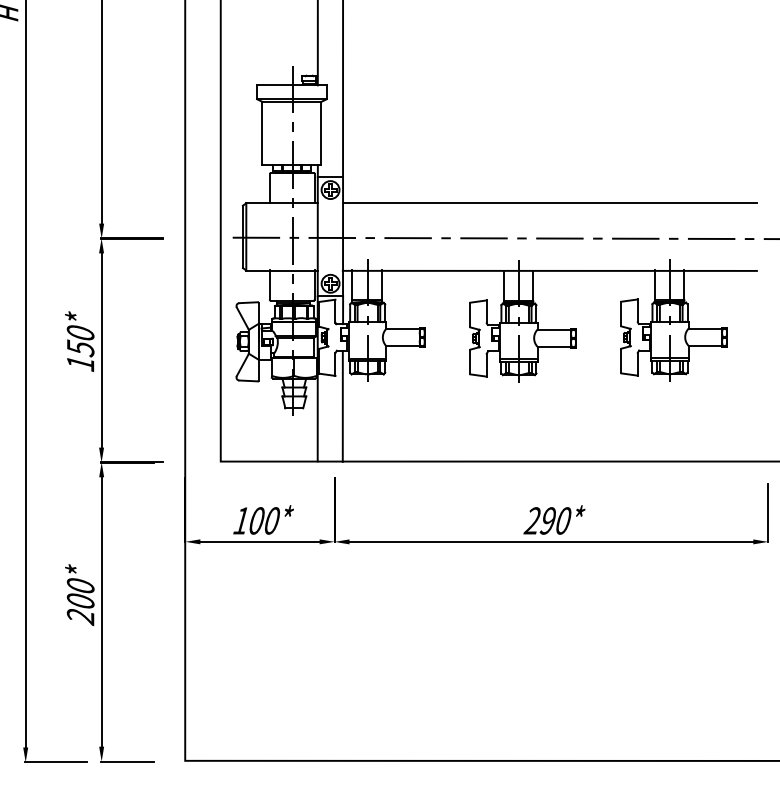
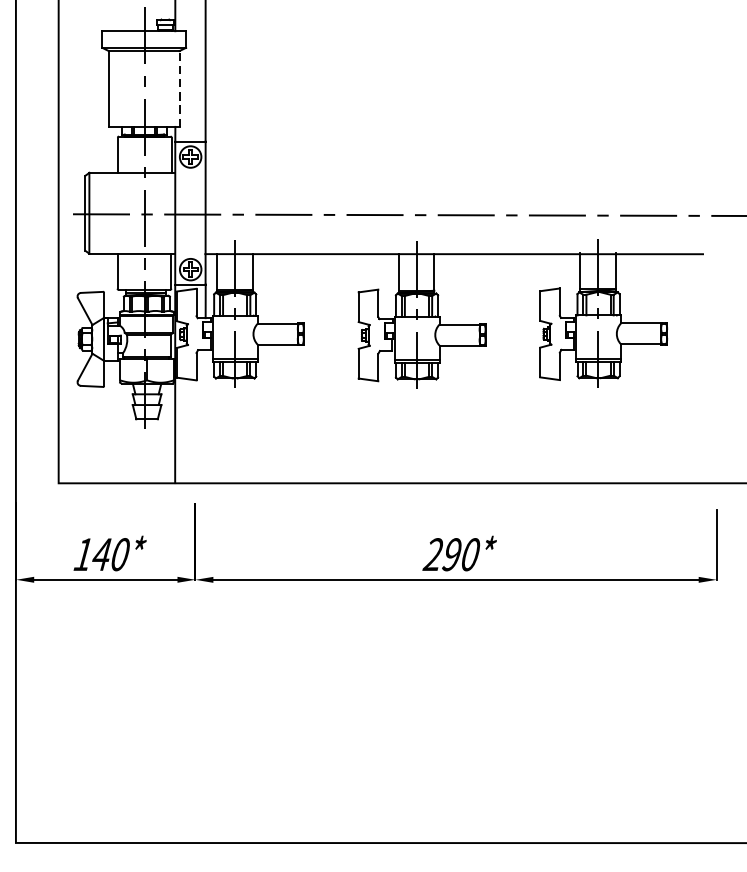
line: (321, 133) -> (179, 89), solid -> dashed
line: (549, 203) -> (453, 173), removed
line: (342, 406) -> (204, 417), removed
text: (256, 520) -> (101, 554), 100* -> 140*

